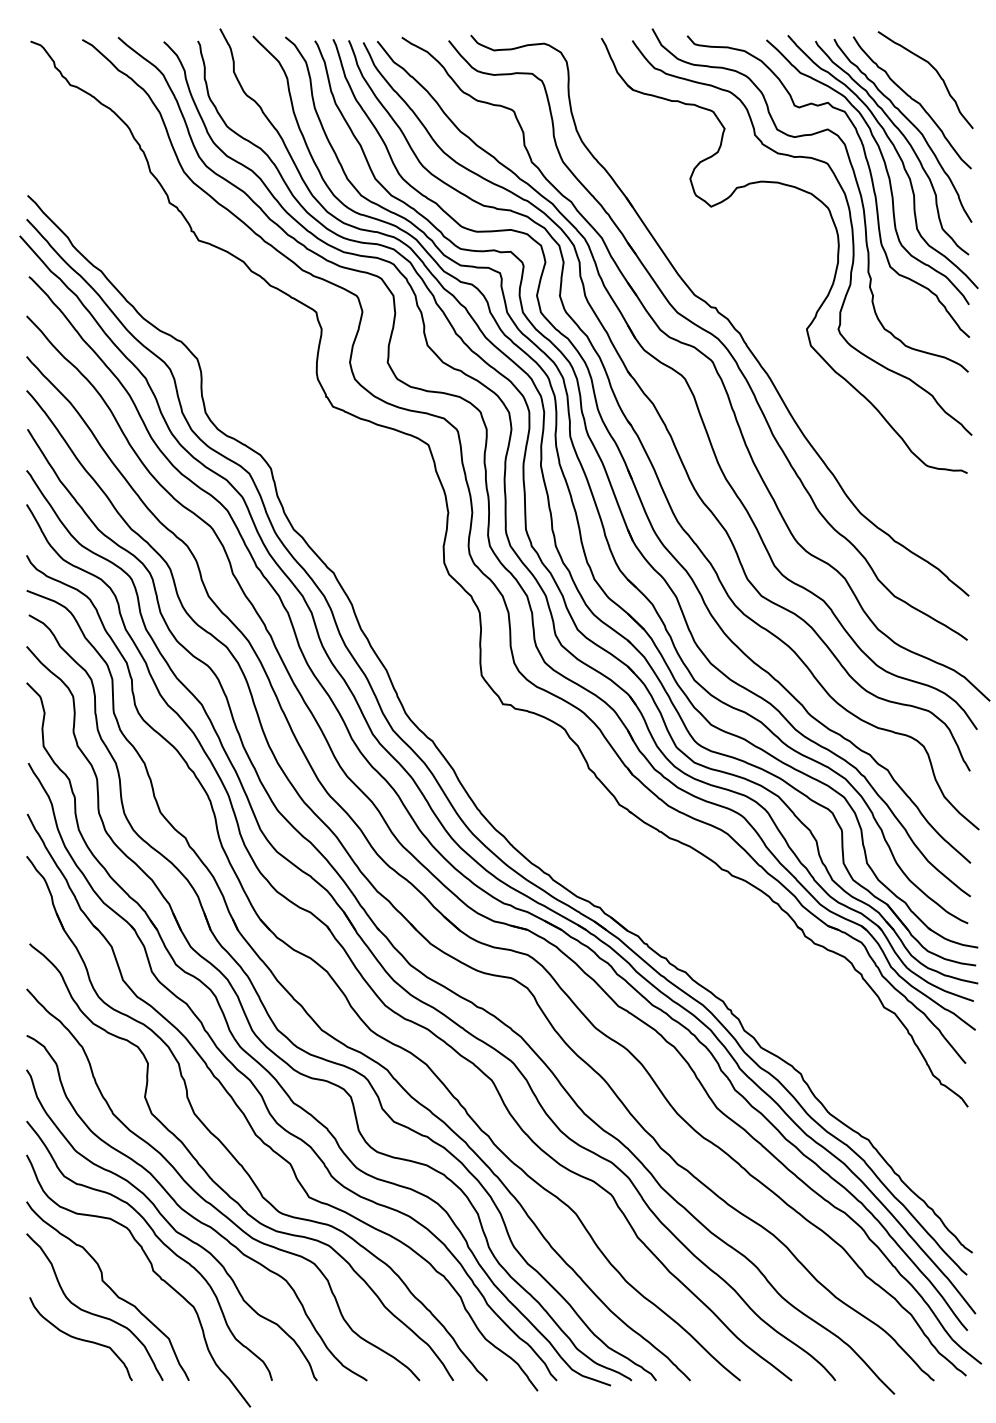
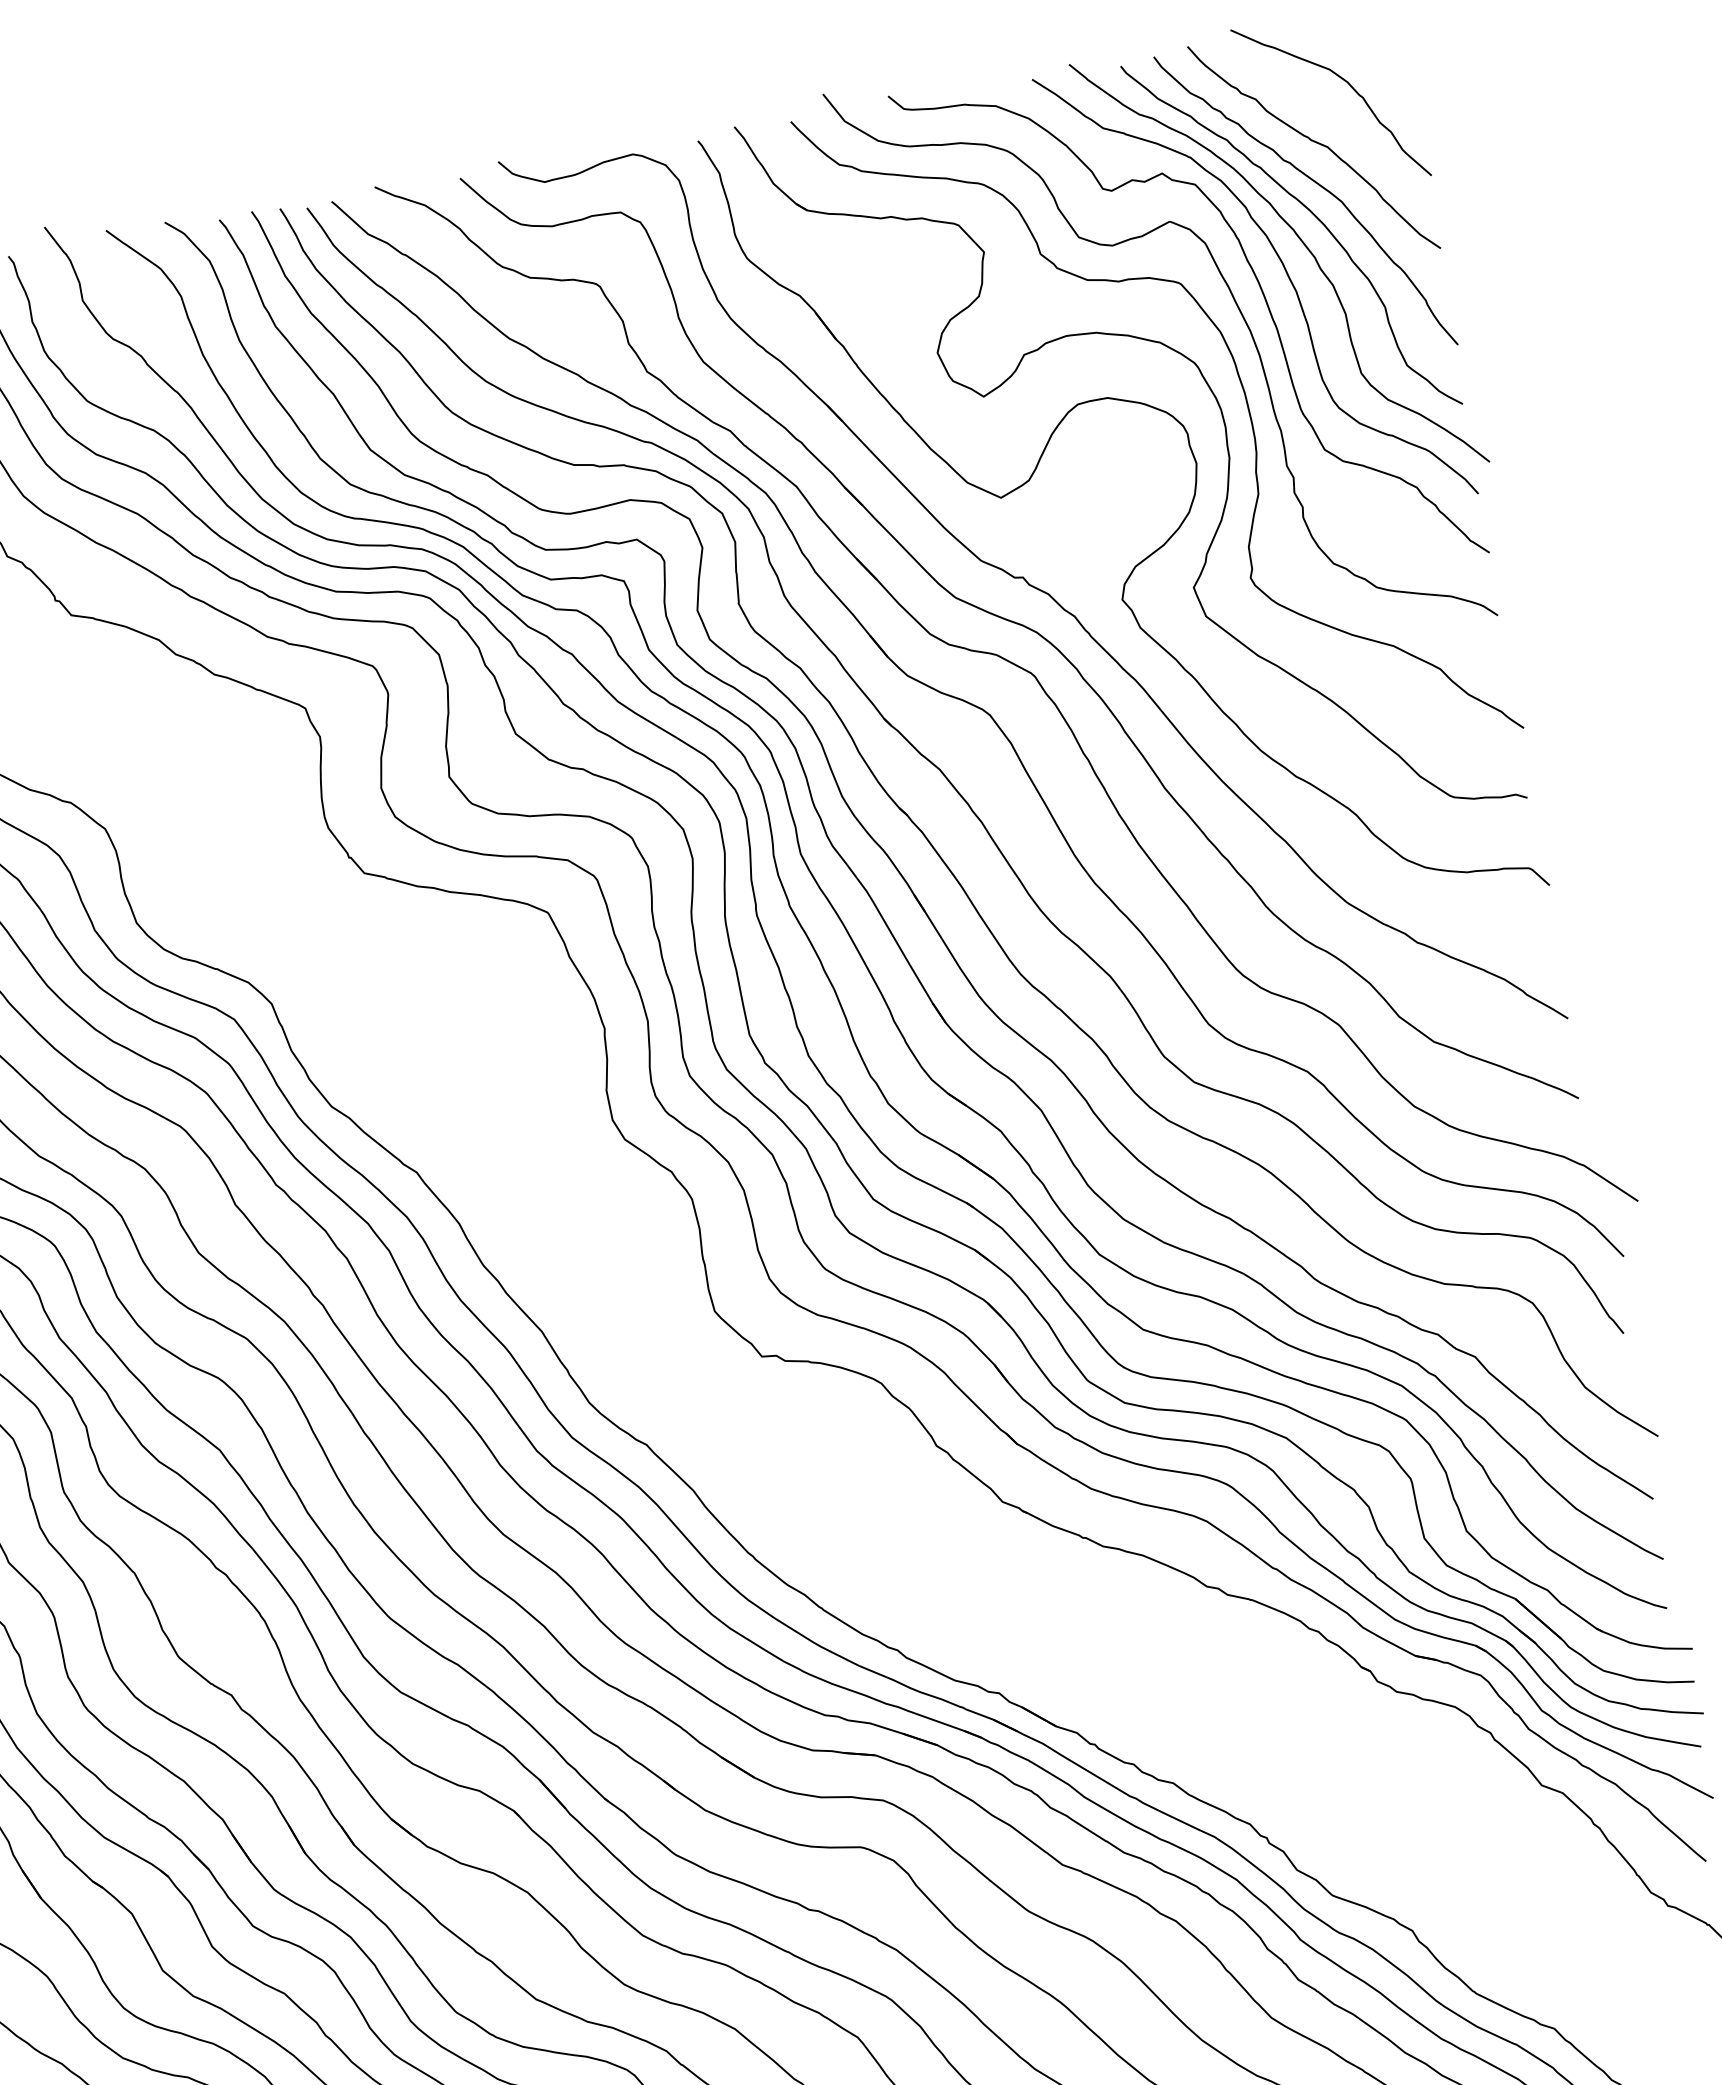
part: (786, 306) -> (1150, 553), added

